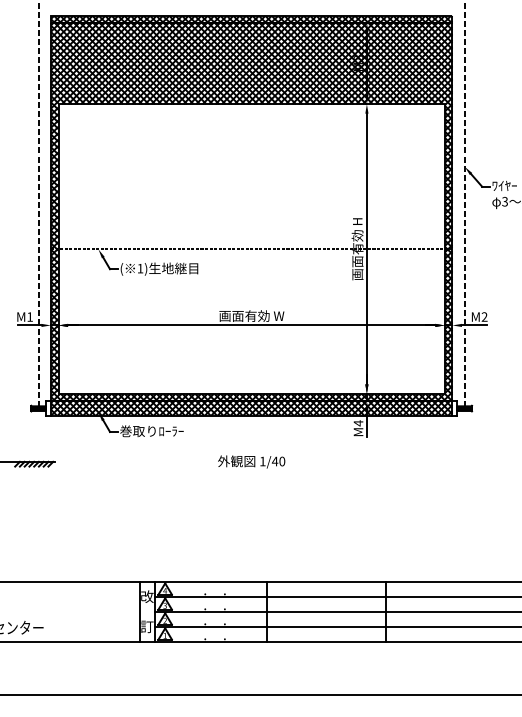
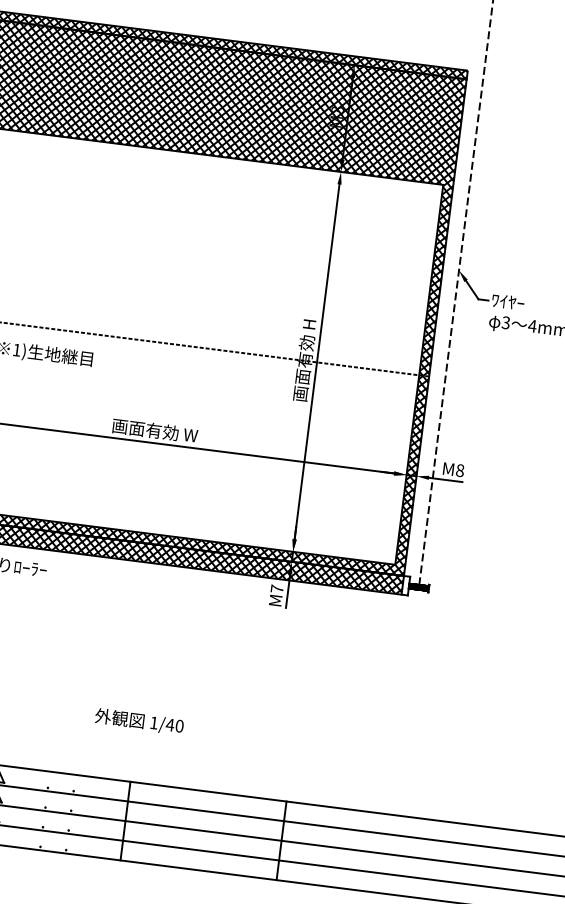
text: (484, 316) -> (460, 469), M2 -> M8
text: (358, 423) -> (277, 589), M4 -> M7
text: (251, 461) -> (139, 721), moved

